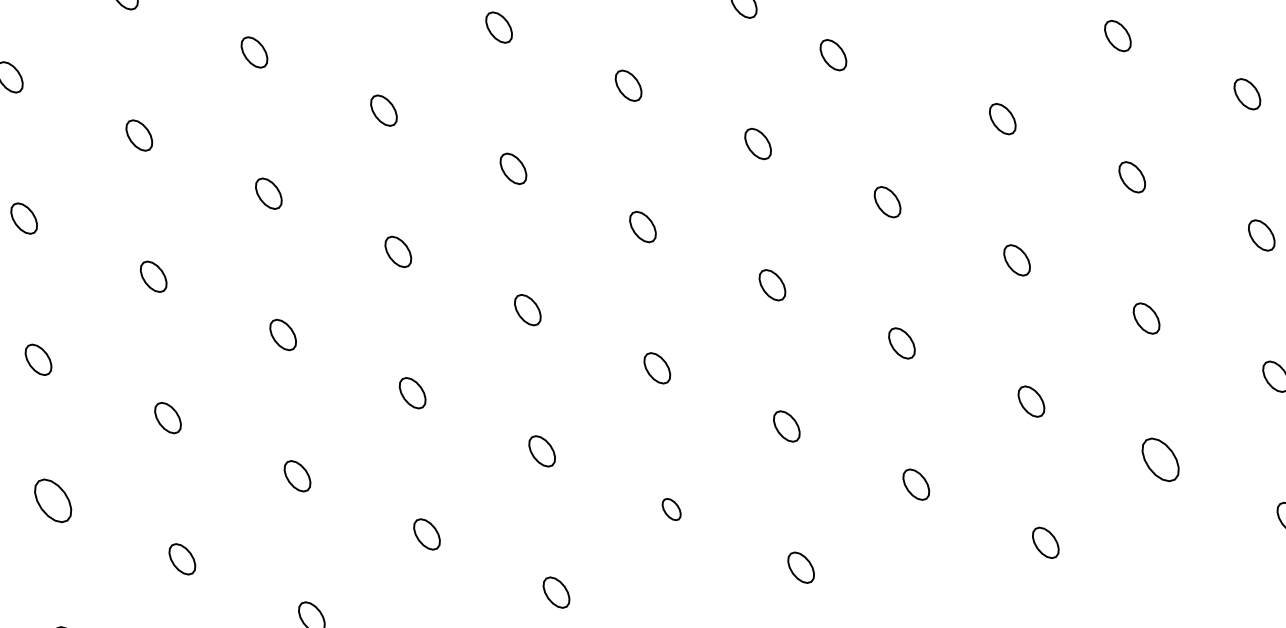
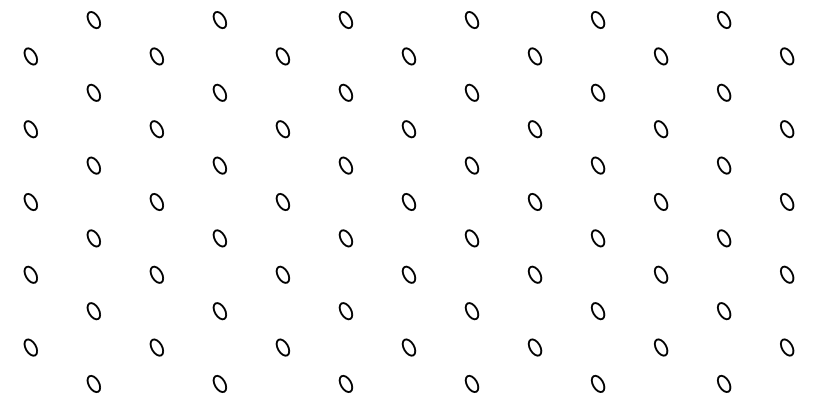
part: (832, 55) -> (534, 129), moved
part: (1161, 459) -> (661, 347), size x0.71
part: (52, 501) -> (93, 311), size x0.71
part: (670, 509) -> (408, 347), size x1.43

